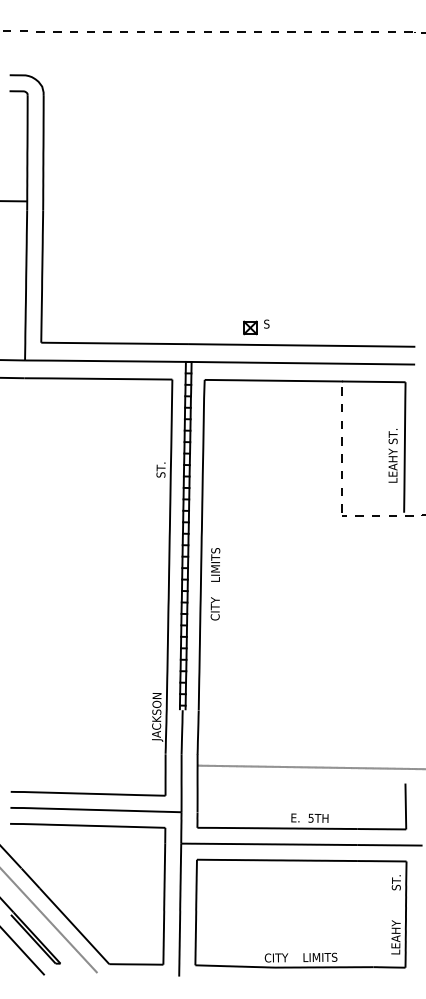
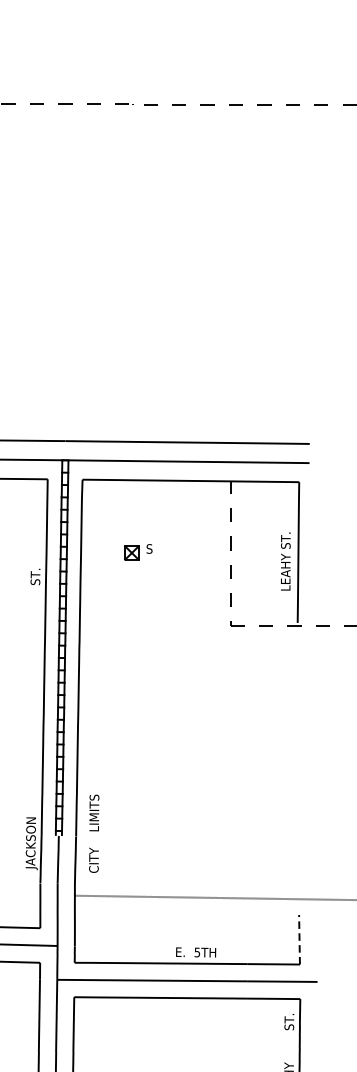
part: (256, 327) -> (138, 552), moved
text: (215, 584) -> (94, 834), moved
line: (405, 806) -> (299, 939), solid -> dashed

